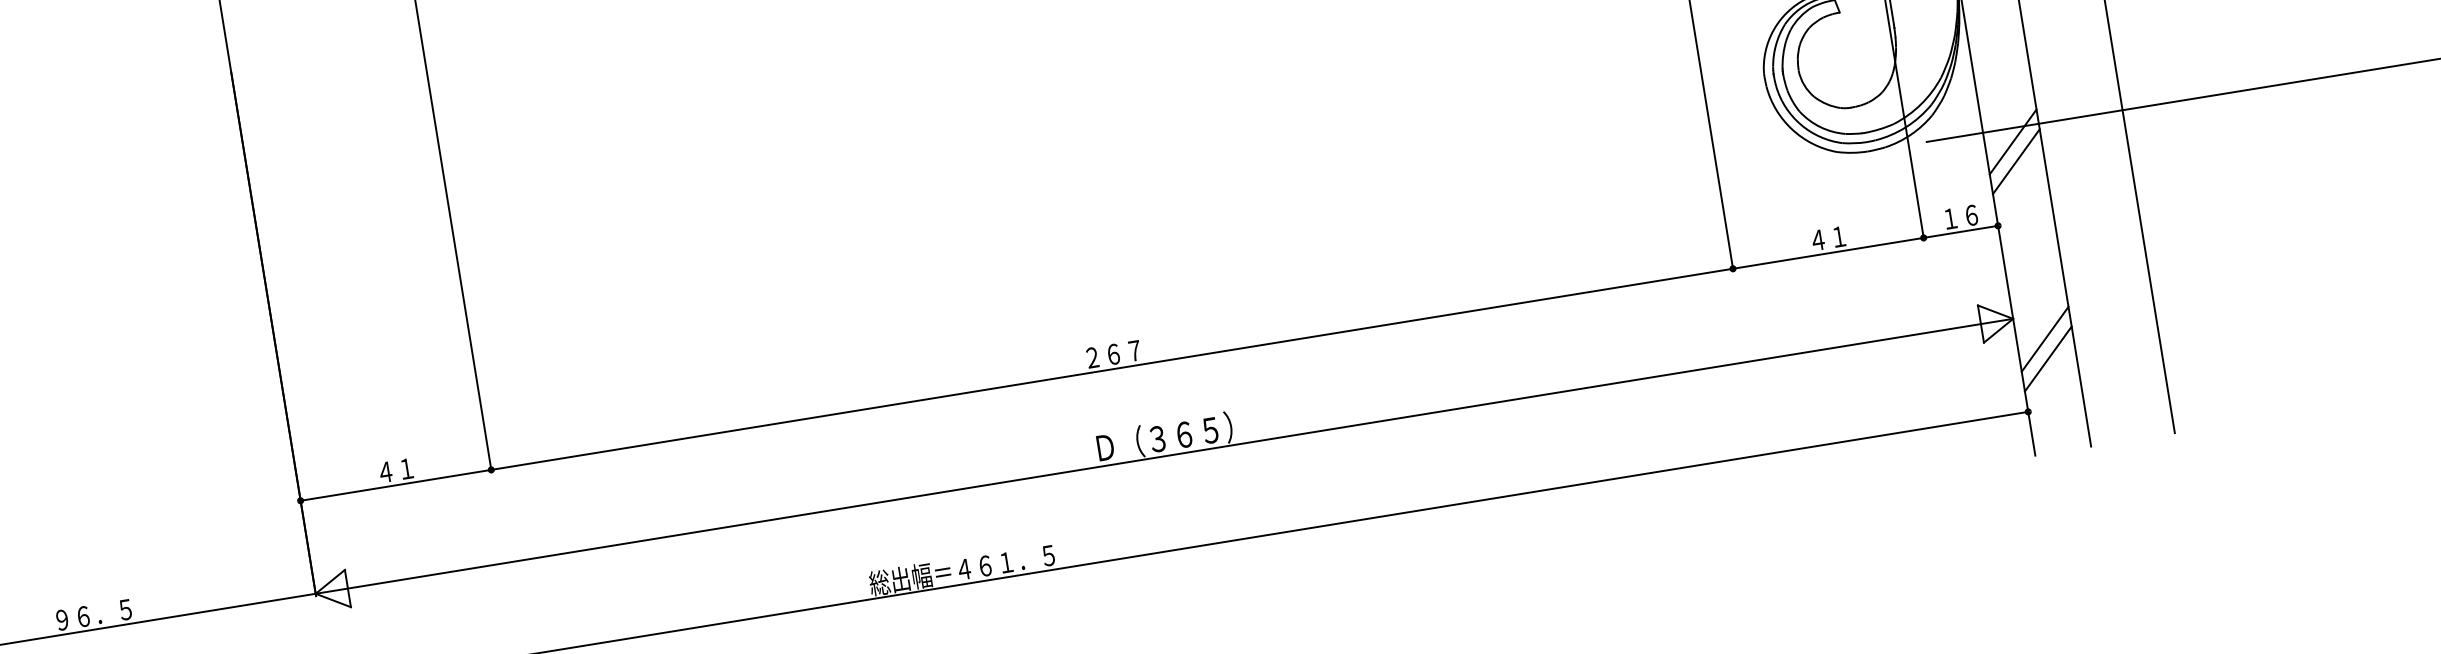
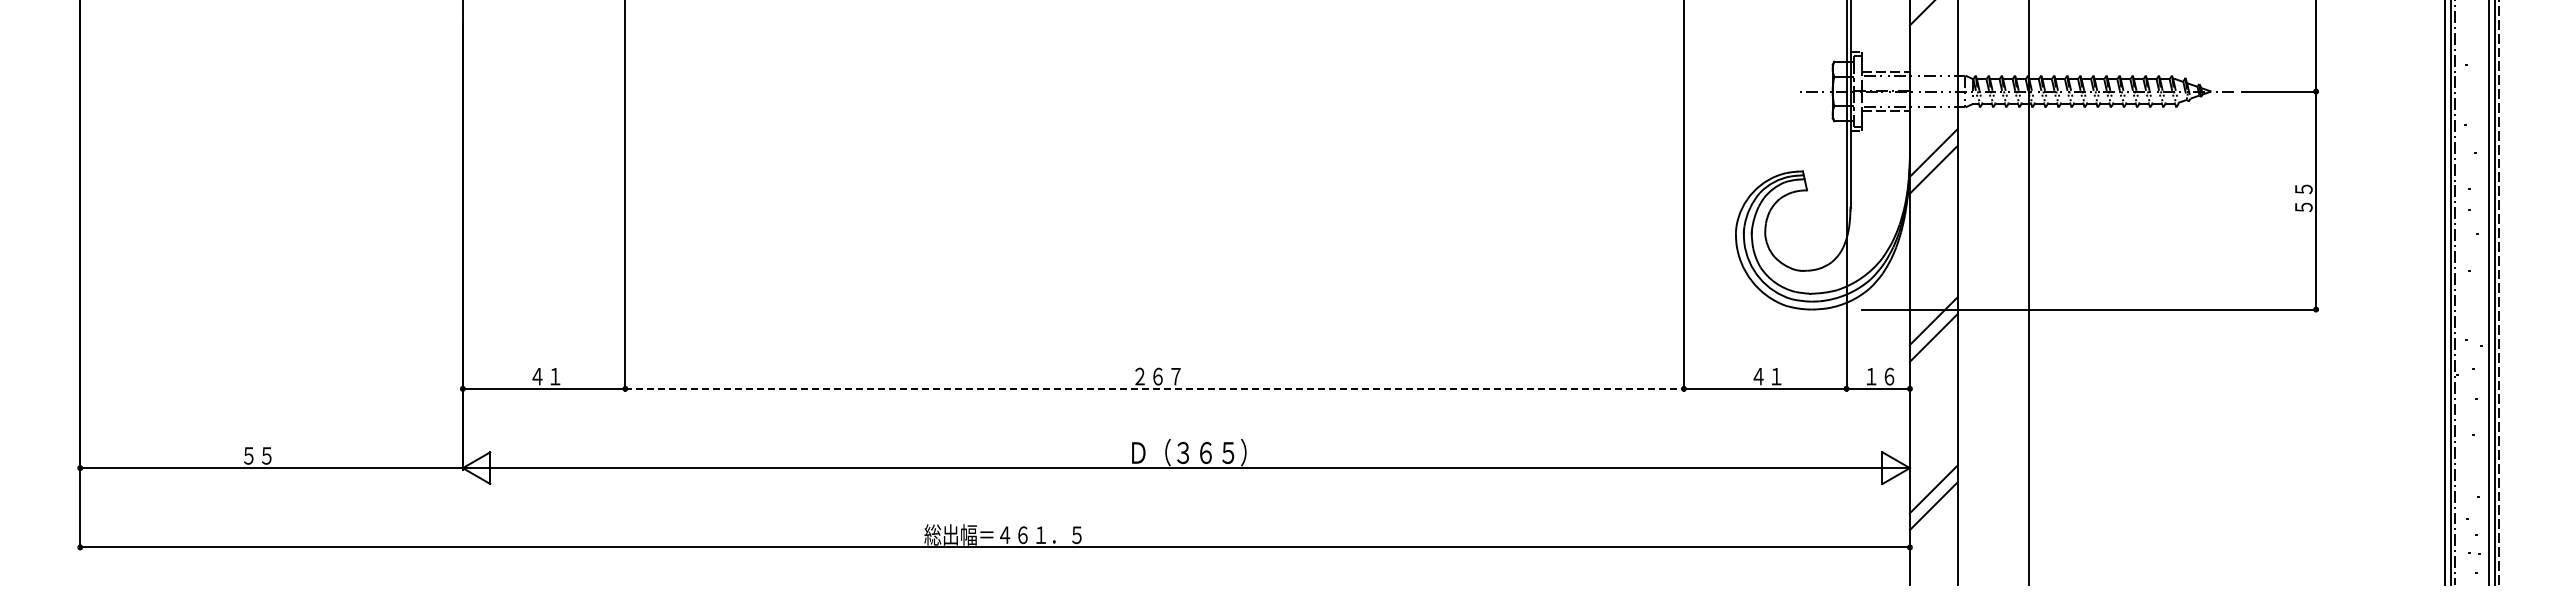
line: (1113, 368) -> (1155, 388), solid -> dashed
text: (93, 614) -> (275, 455), ９６．５ -> ５５

